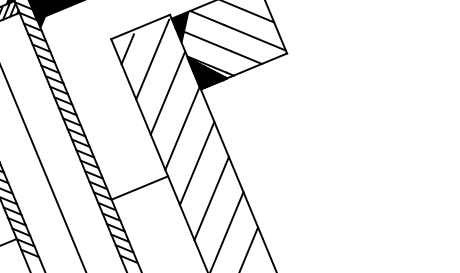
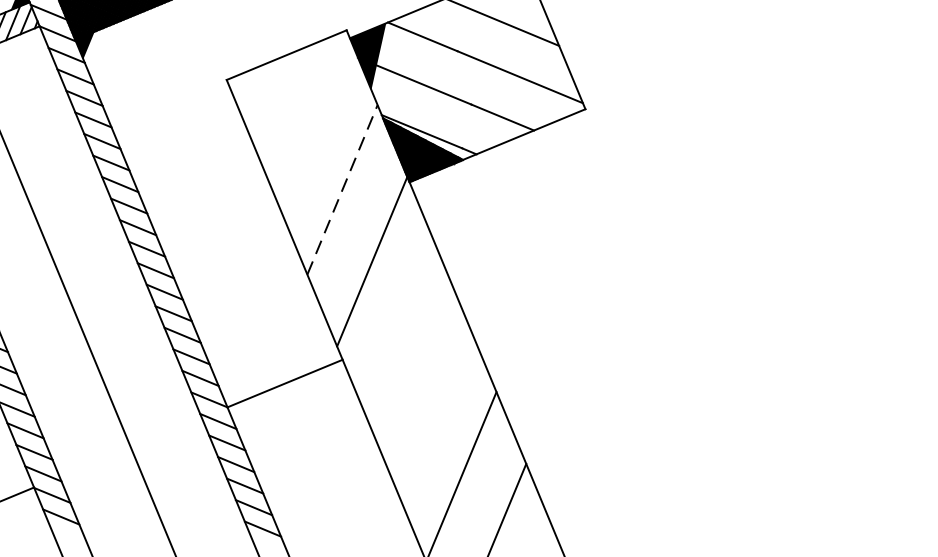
line: (127, 49) -> (259, 101), removed
line: (152, 59) -> (310, 121), removed
line: (167, 93) -> (341, 190), solid -> dashed
line: (196, 162) -> (400, 331), removed
line: (211, 198) -> (431, 404), removed

